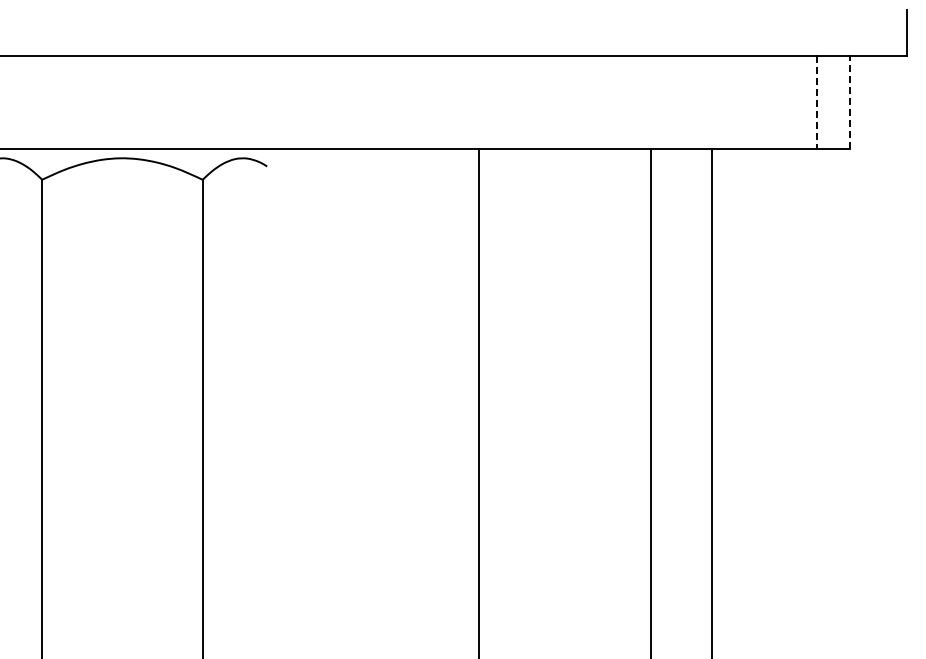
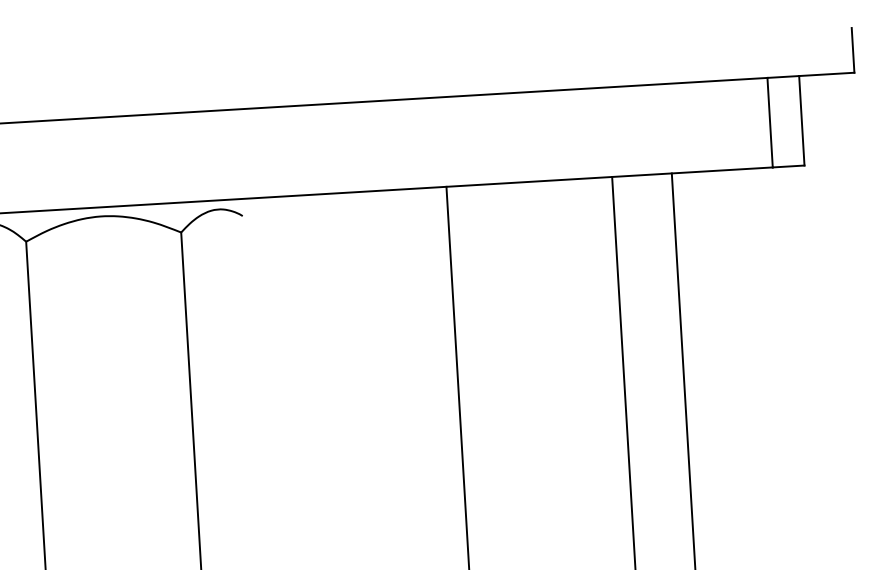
line: (849, 102) -> (801, 120), dashed -> solid
line: (816, 103) -> (769, 123), dashed -> solid

